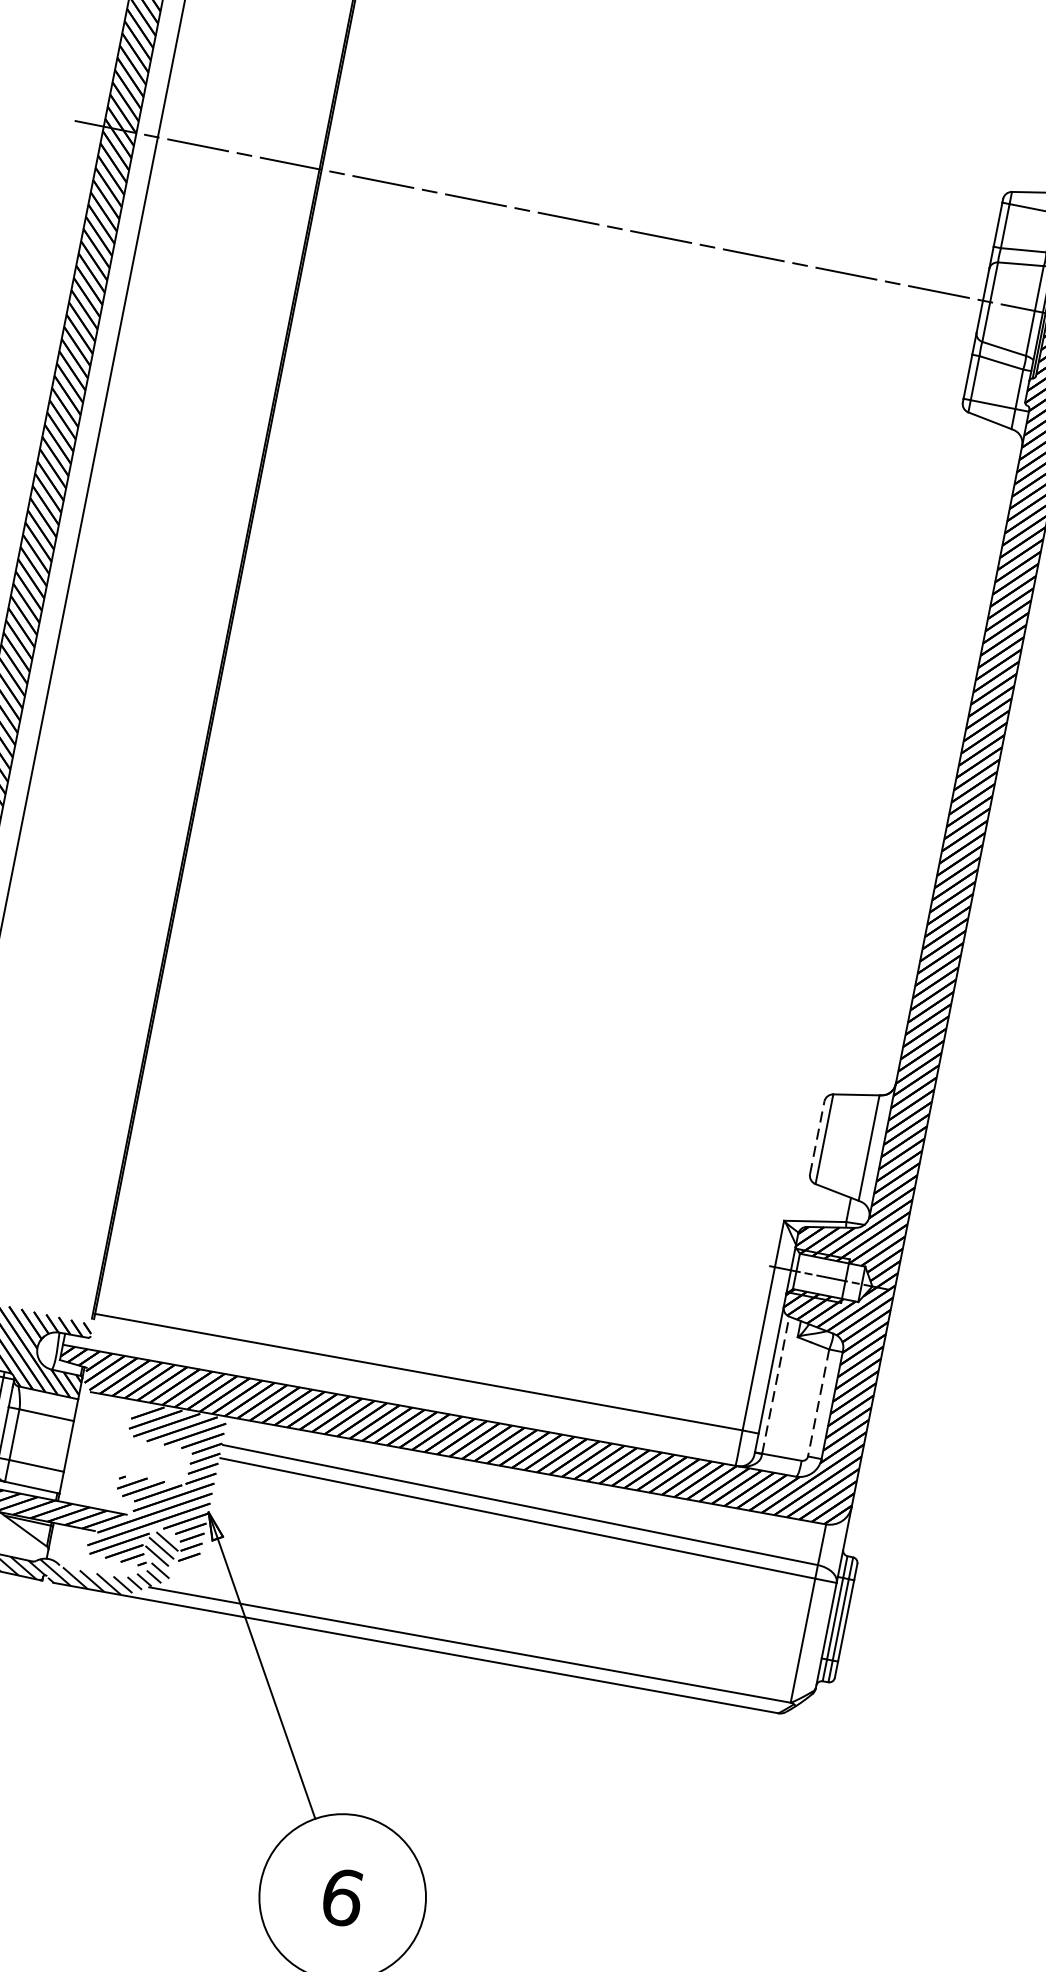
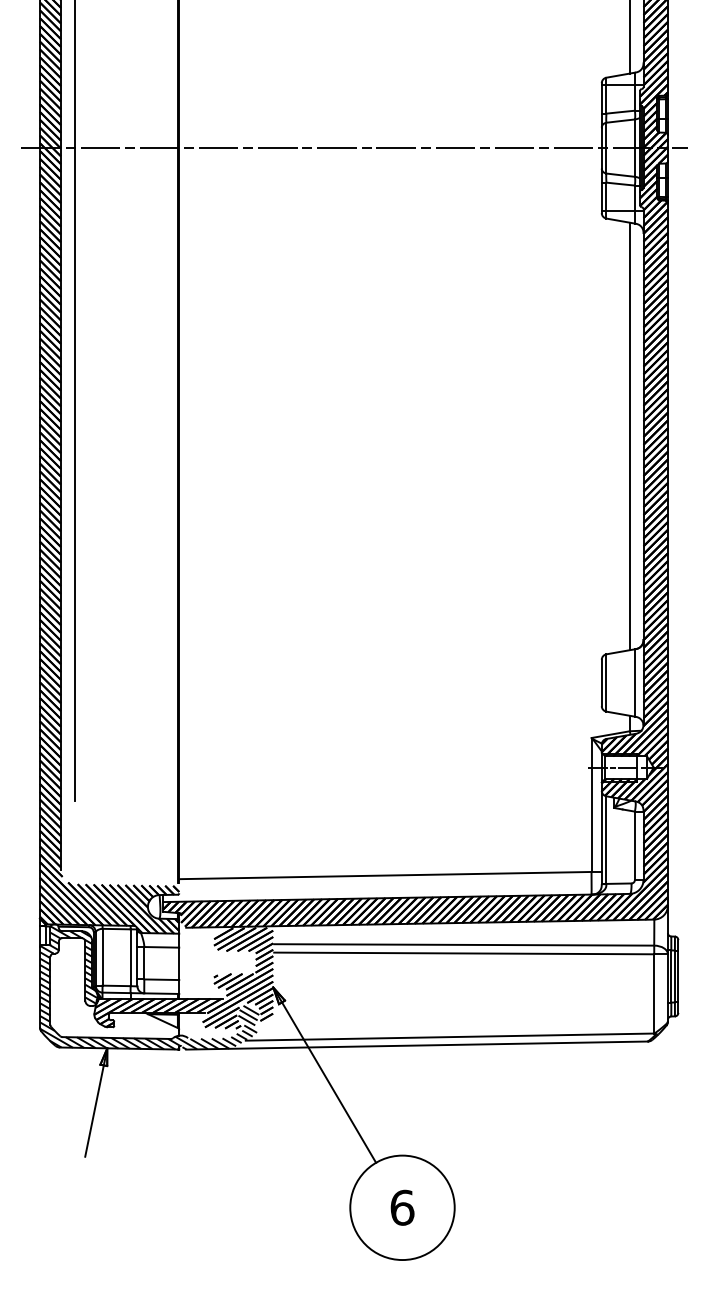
line: (937, 760) -> (629, 436), added
line: (816, 1136) -> (601, 682), dashed -> solid
line: (775, 1385) -> (606, 840), dashed -> solid
line: (817, 1403) -> (634, 846), dashed -> solid

